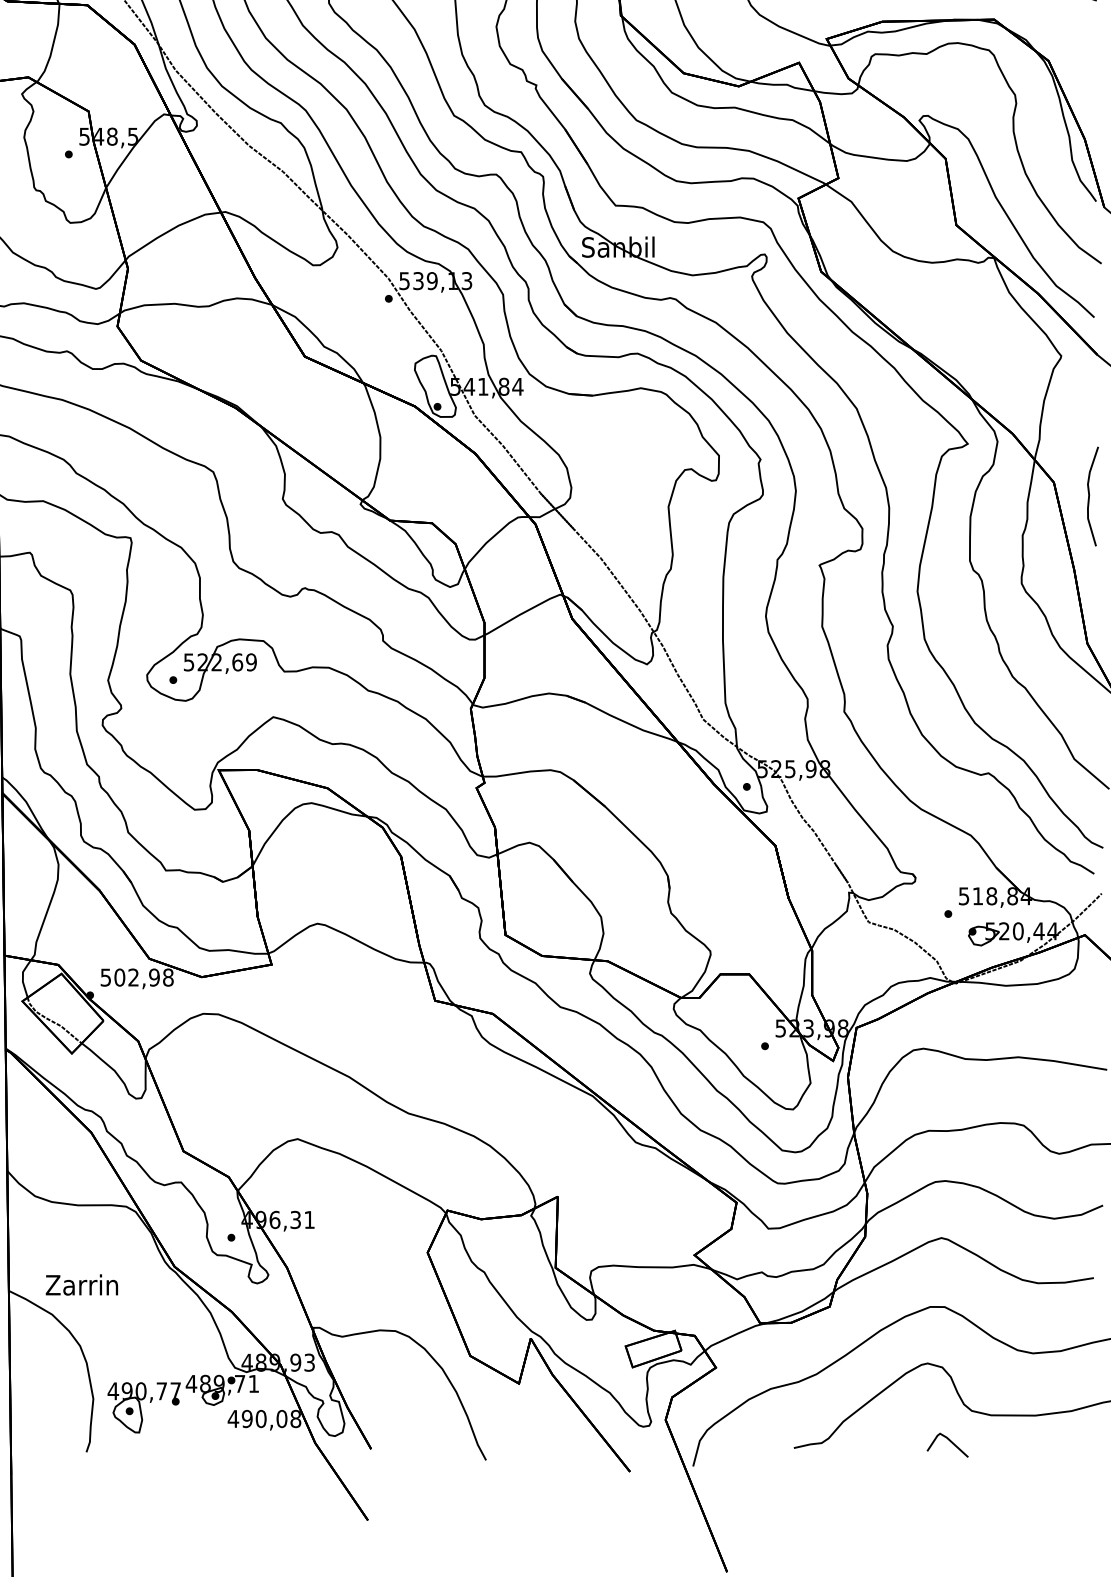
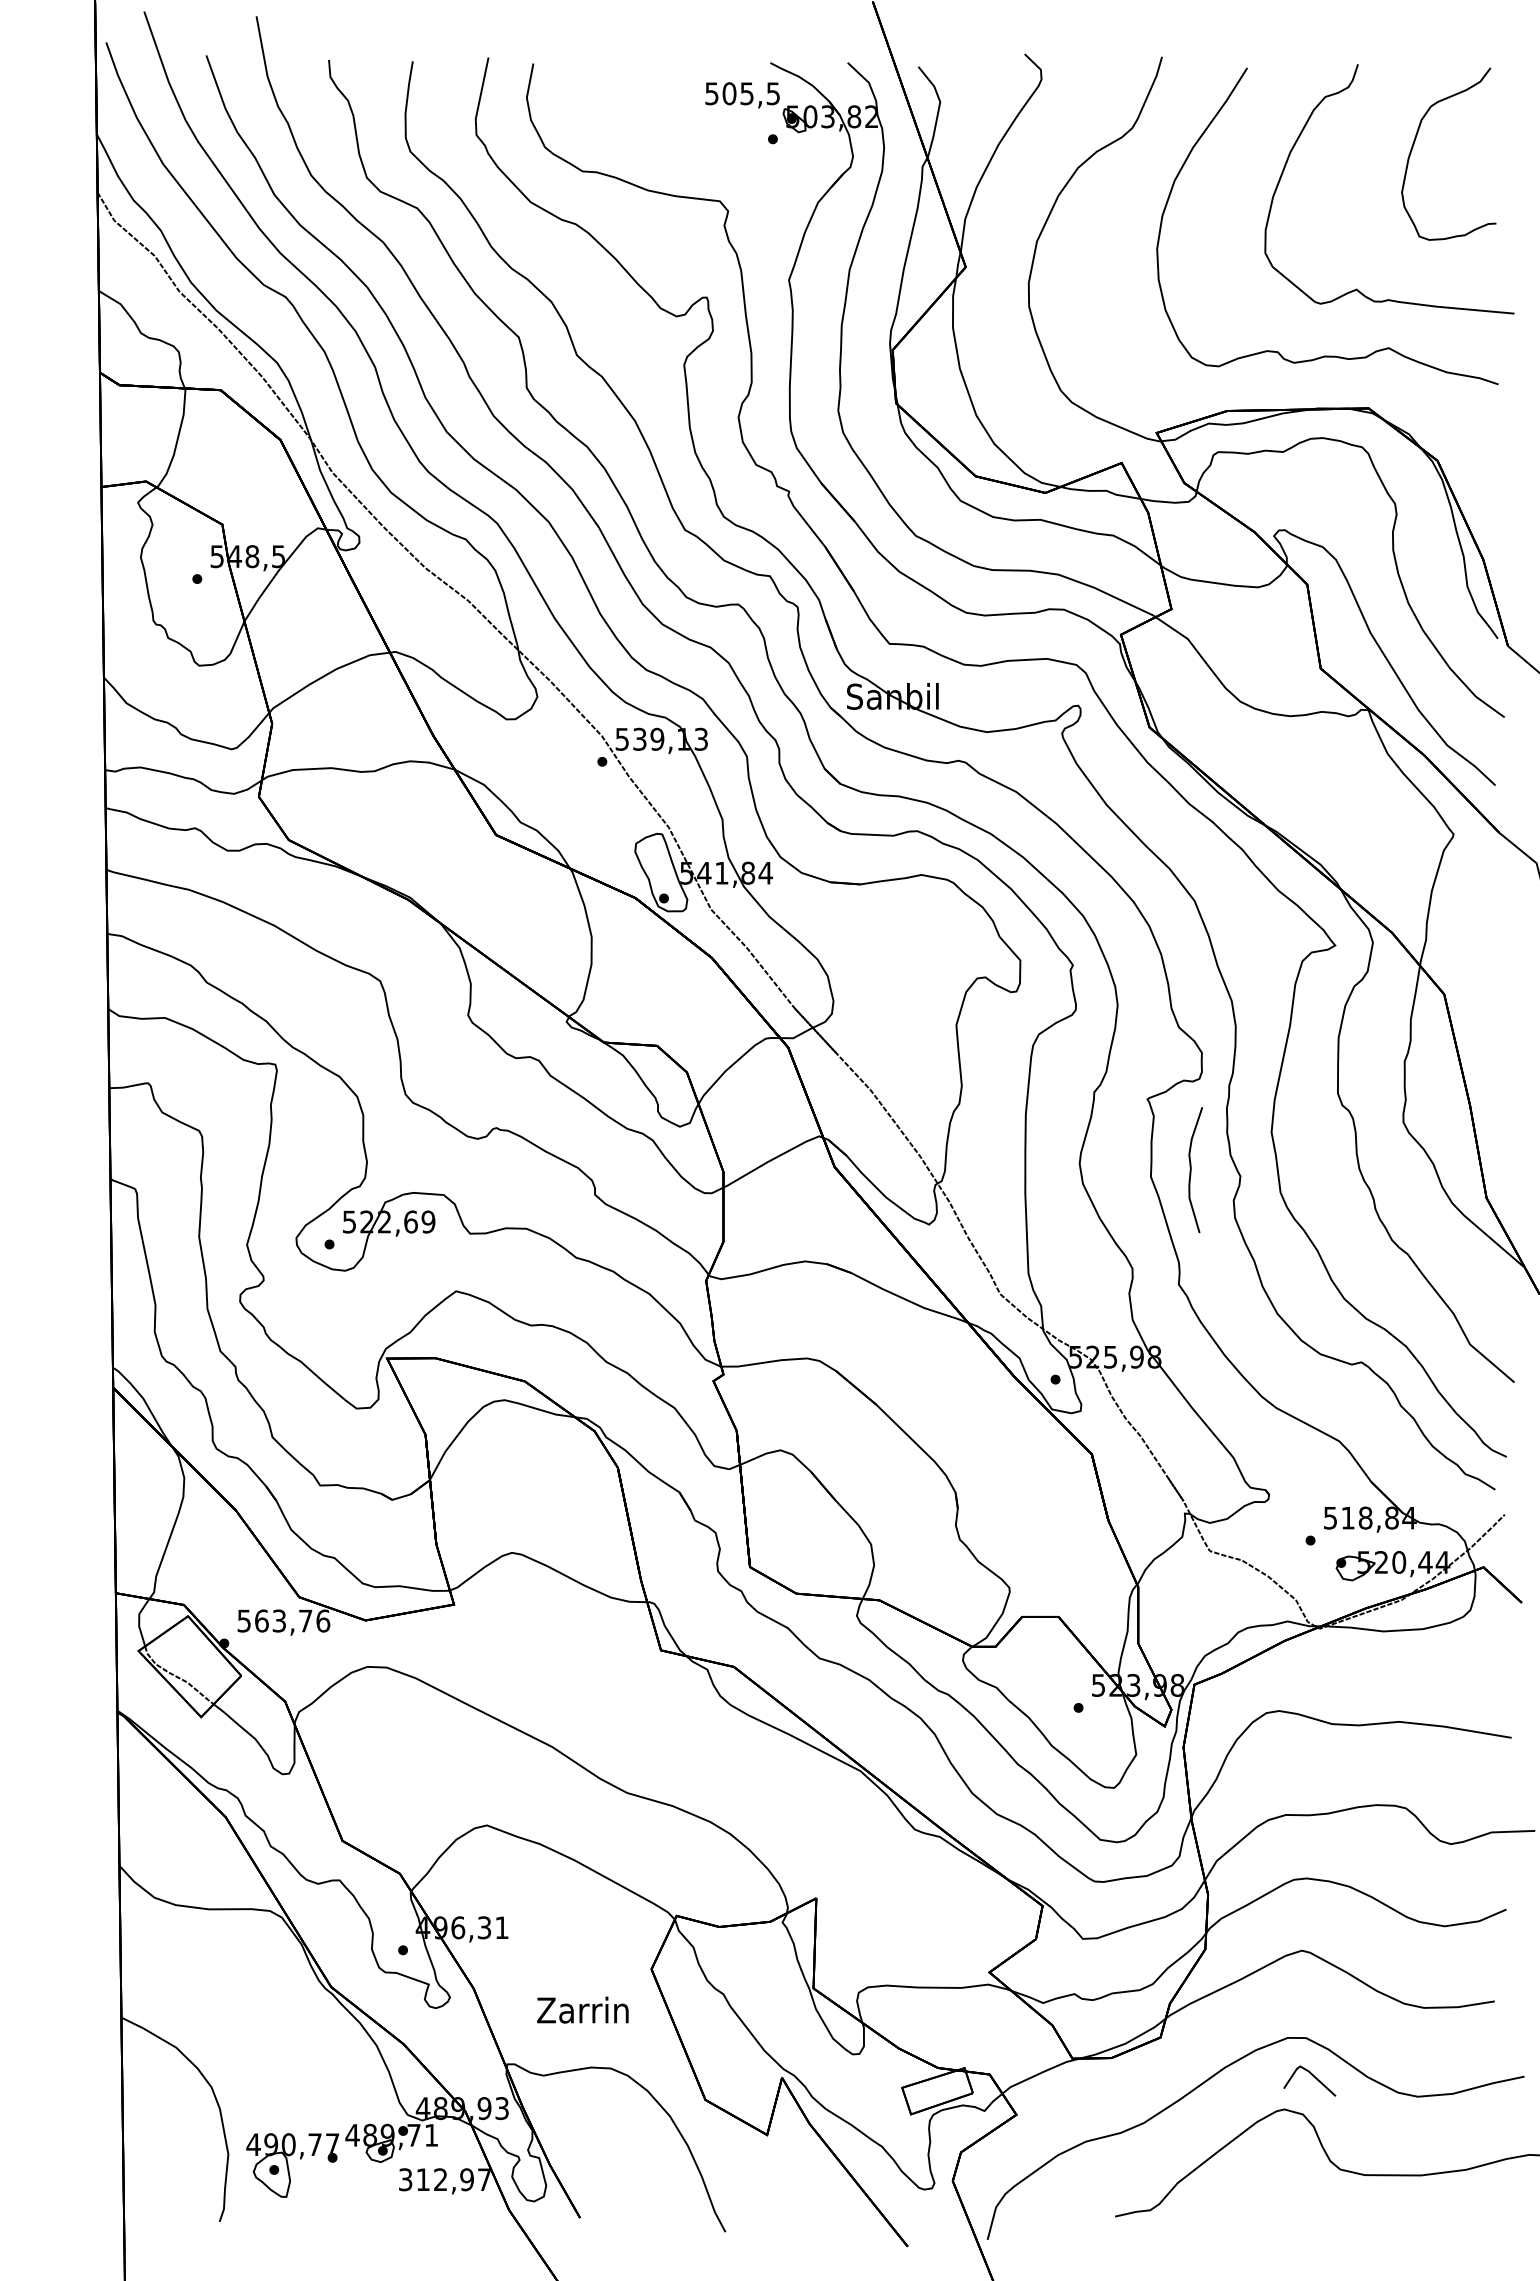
curve: (1089, 496) -> (1191, 1170), moved
text: (144, 977) -> (292, 1620), 502,98 -> 563,76
text: (81, 1284) -> (582, 2009), moved
text: (264, 1418) -> (444, 2179), 490,08 -> 312,97
line: (949, 1441) -> (1312, 2076), moved

